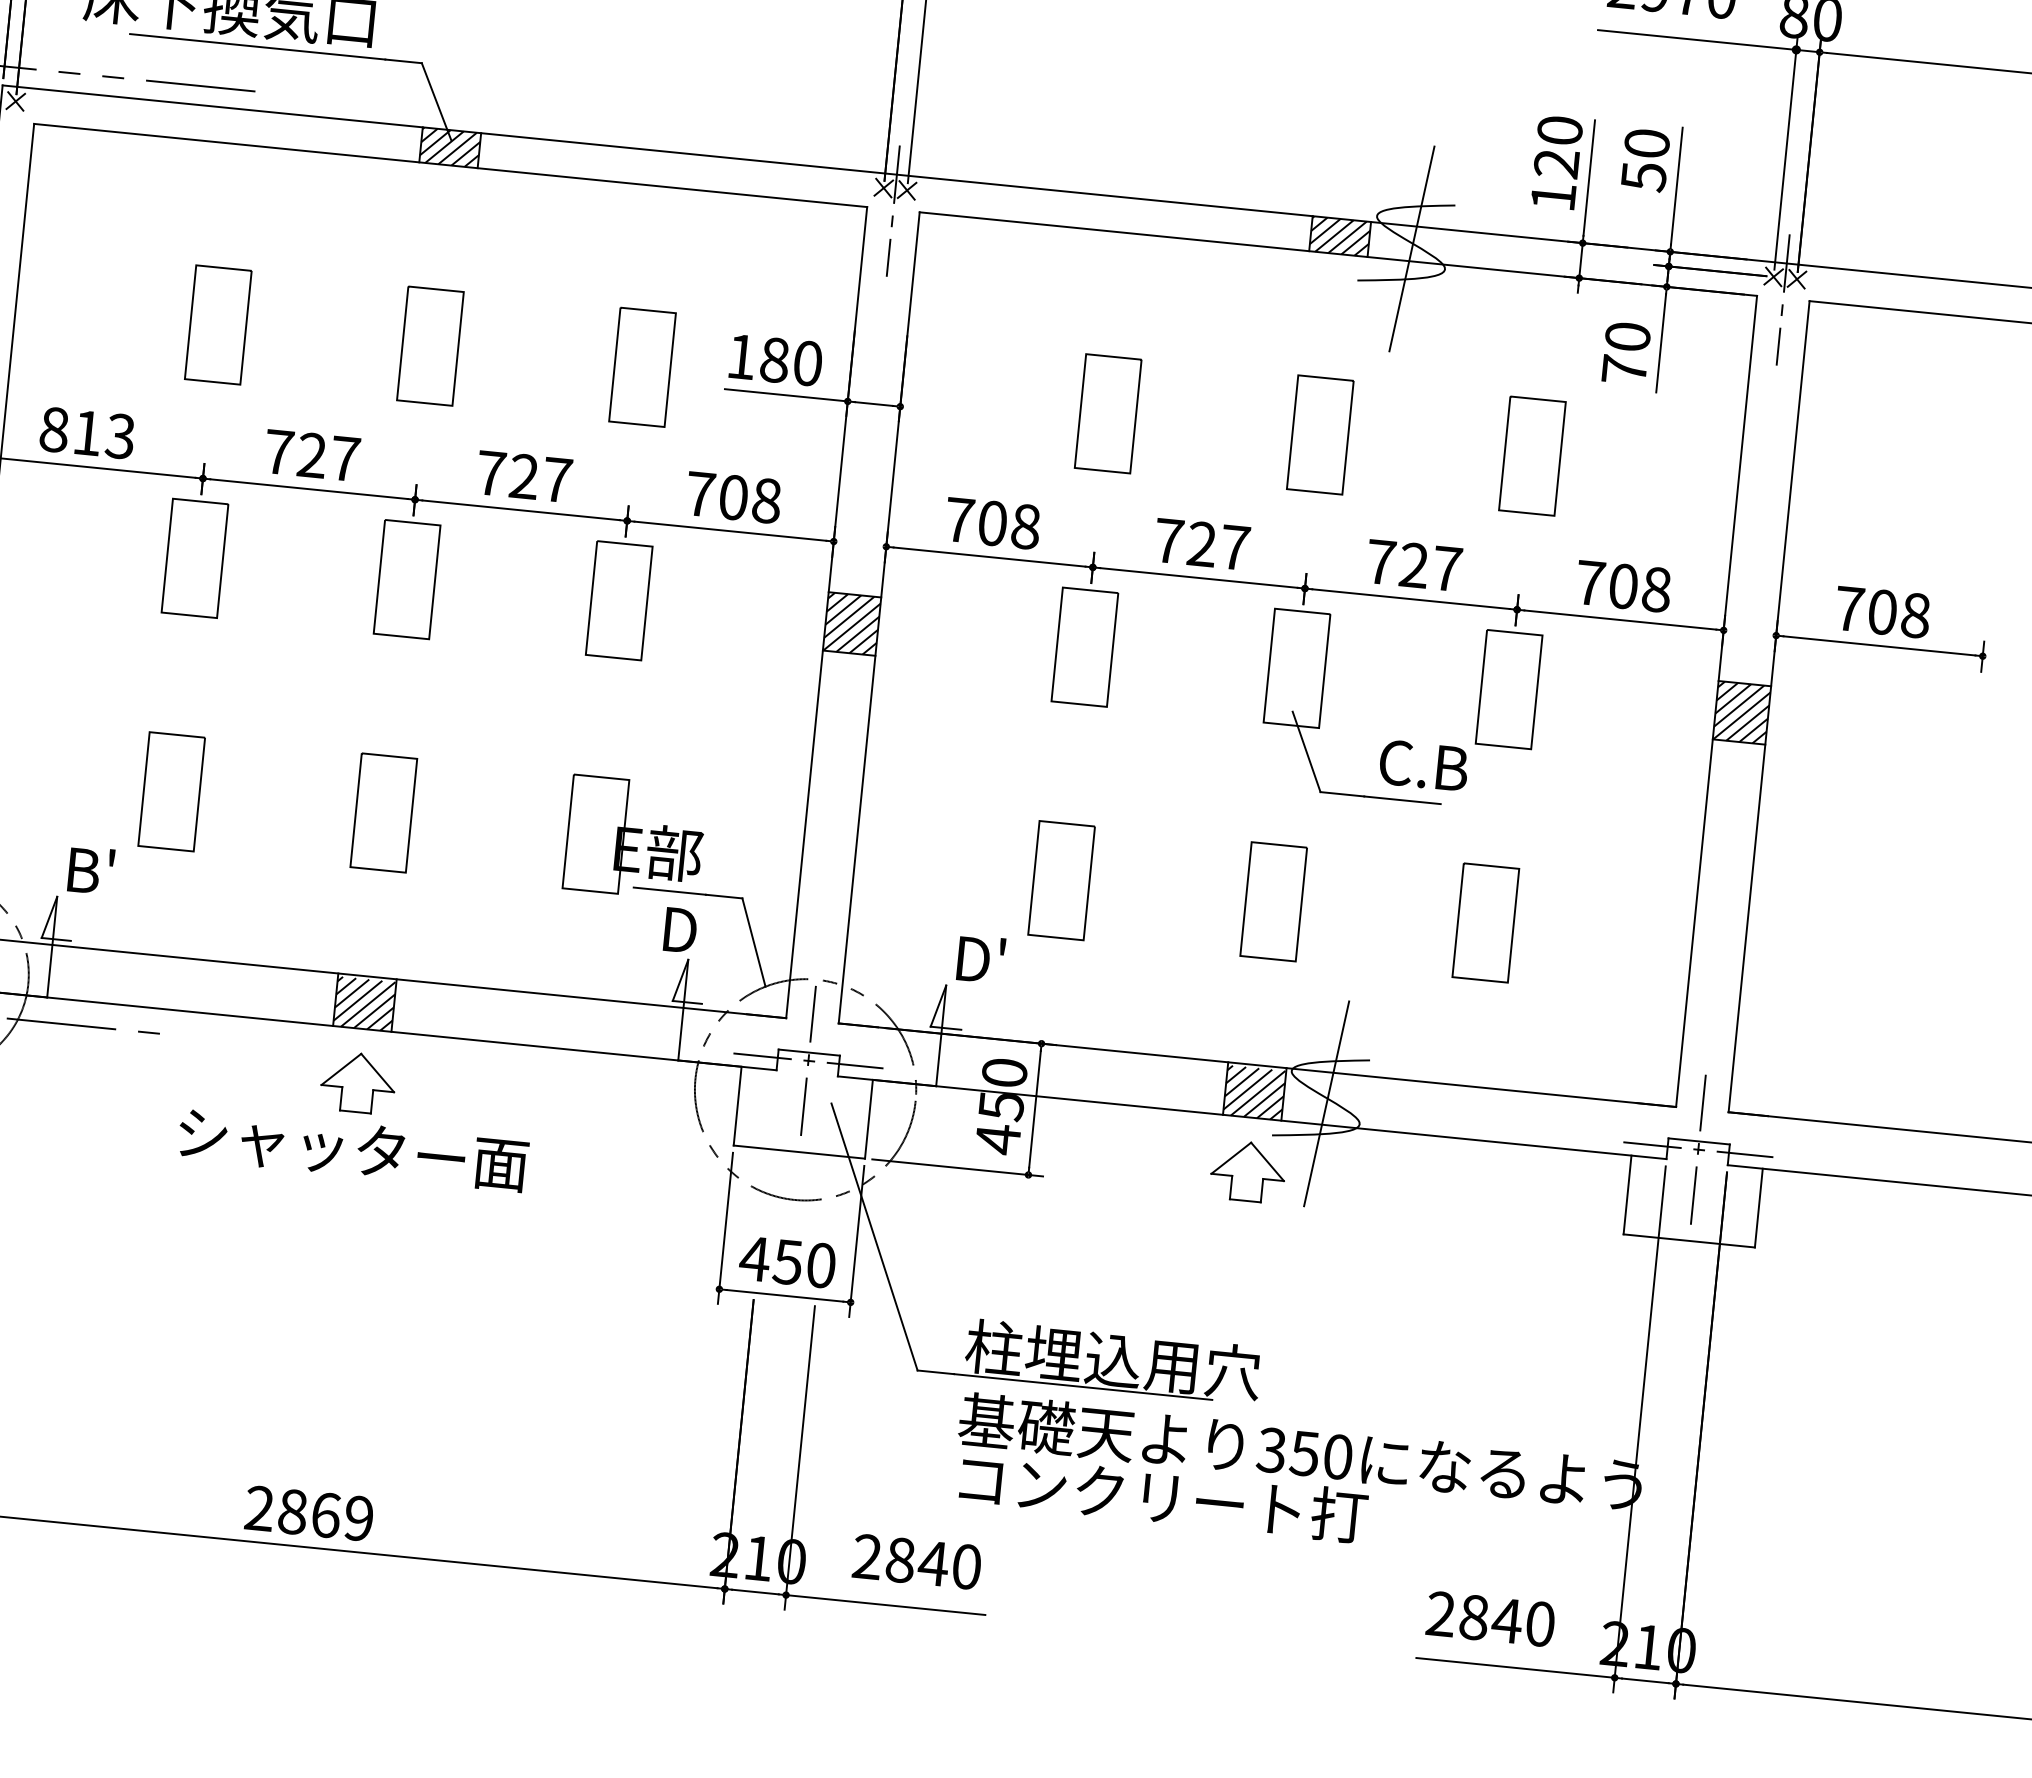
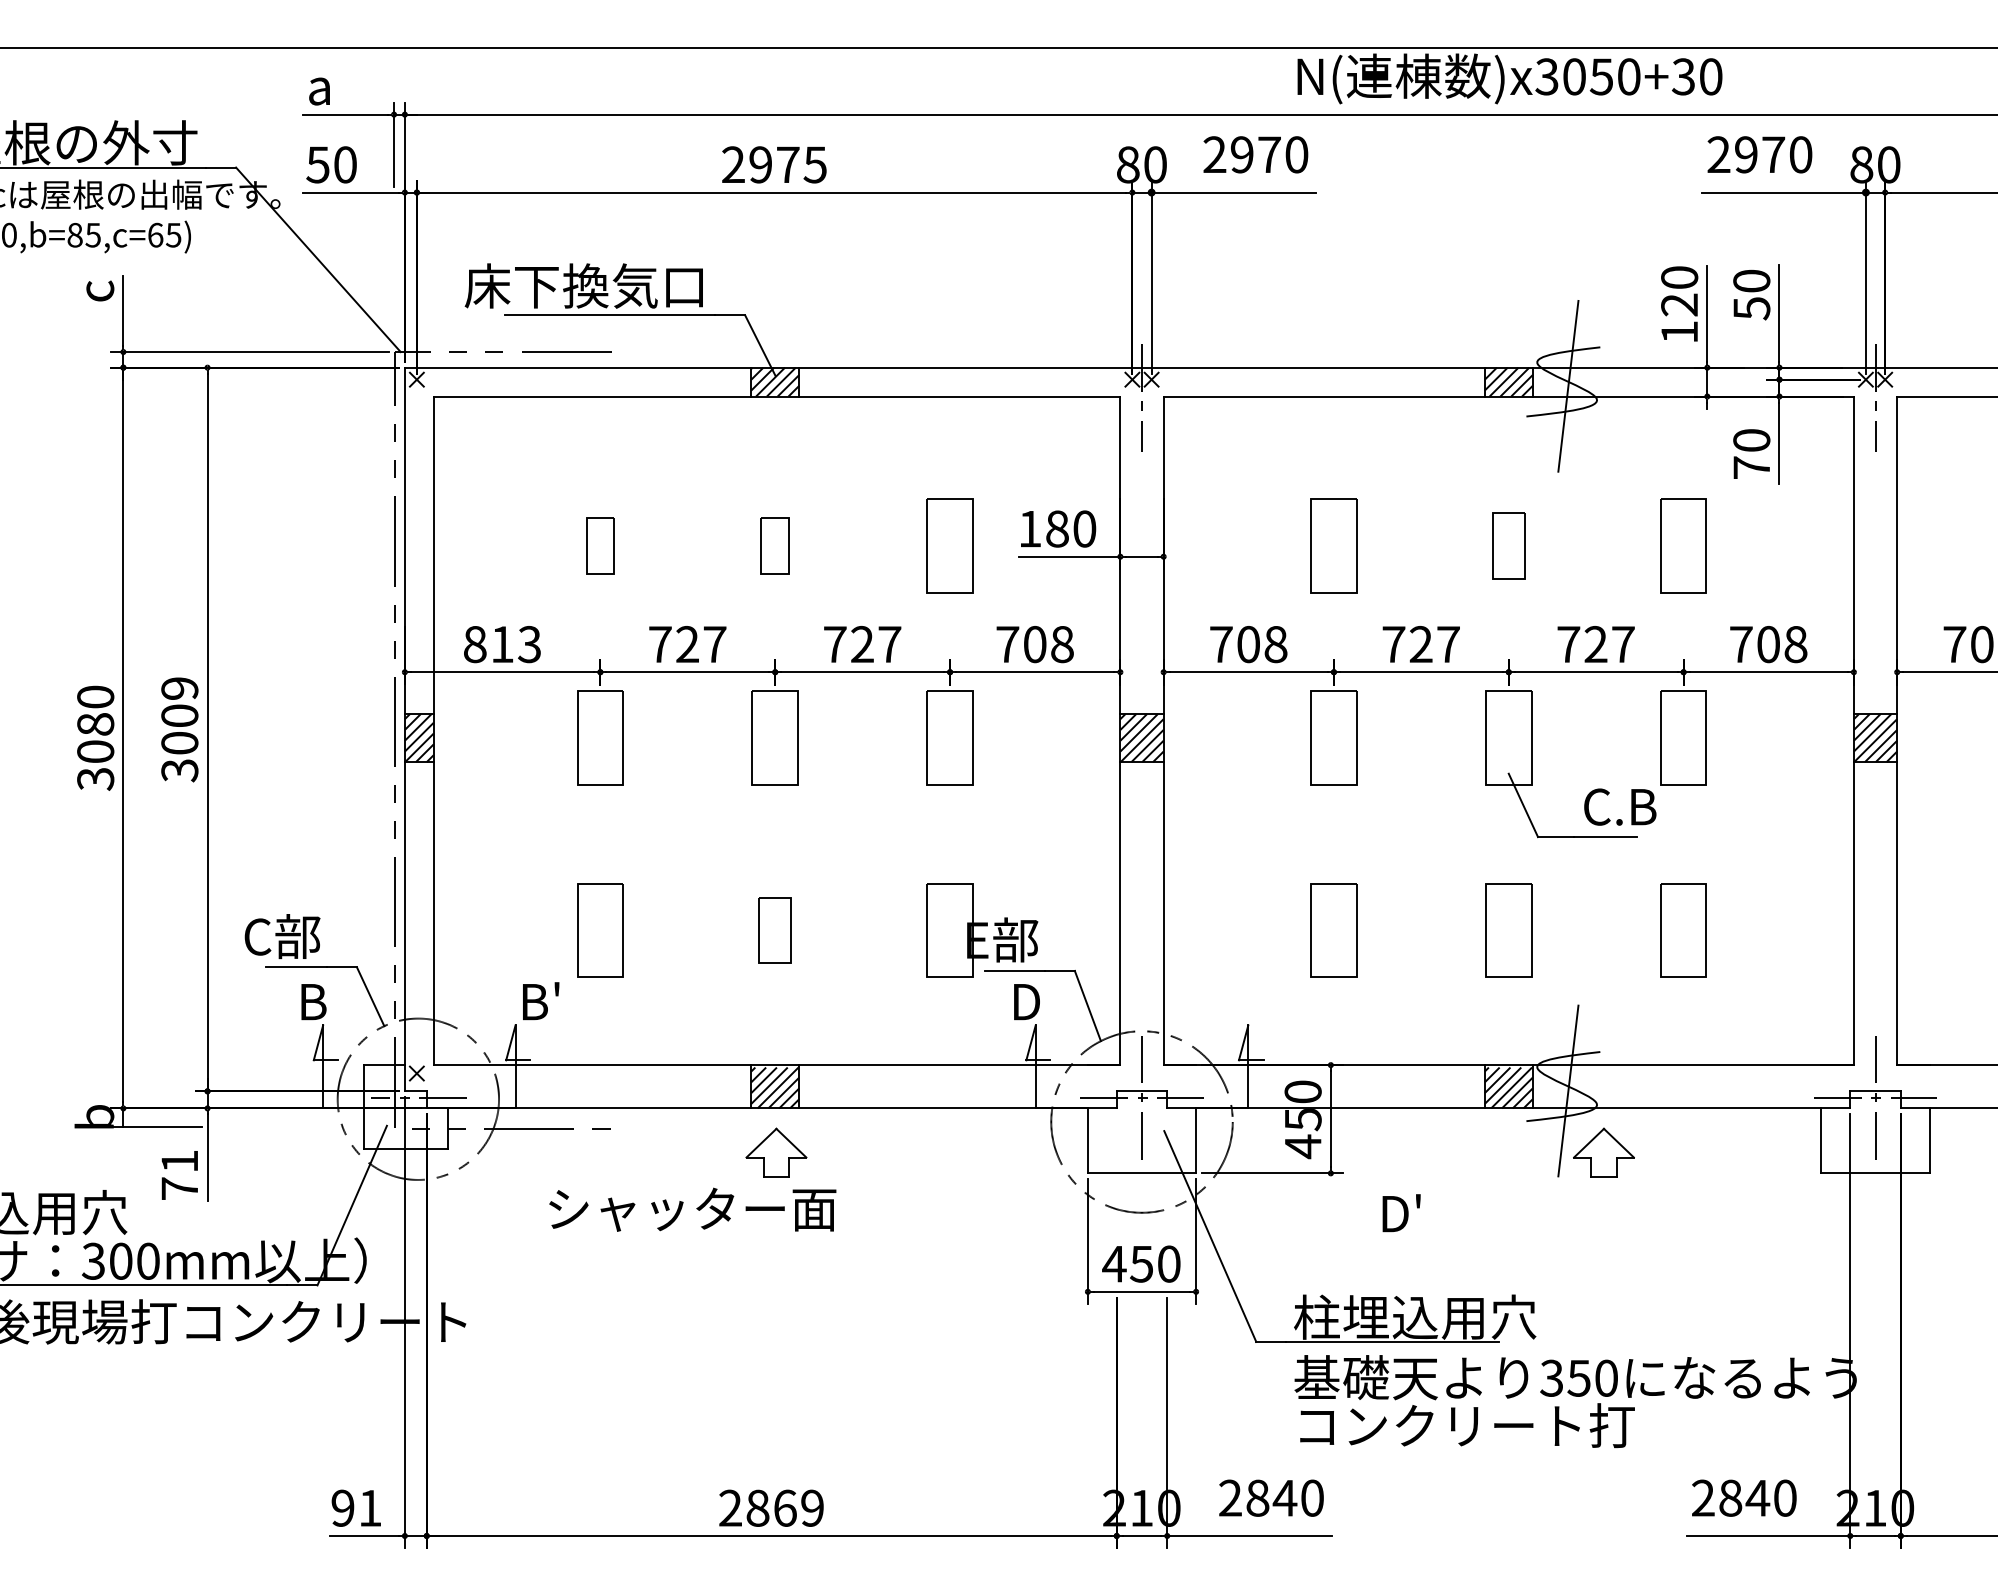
part: (218, 324) -> (600, 545), size x0.6
part: (429, 345) -> (774, 545), size x0.6
part: (1320, 434) -> (1508, 545), size x0.7
part: (382, 812) -> (774, 930), size x0.7
text: (980, 959) -> (1401, 1213), moved
text: (353, 1149) -> (692, 1209), moved
part: (1247, 1171) -> (1603, 1152), moved

